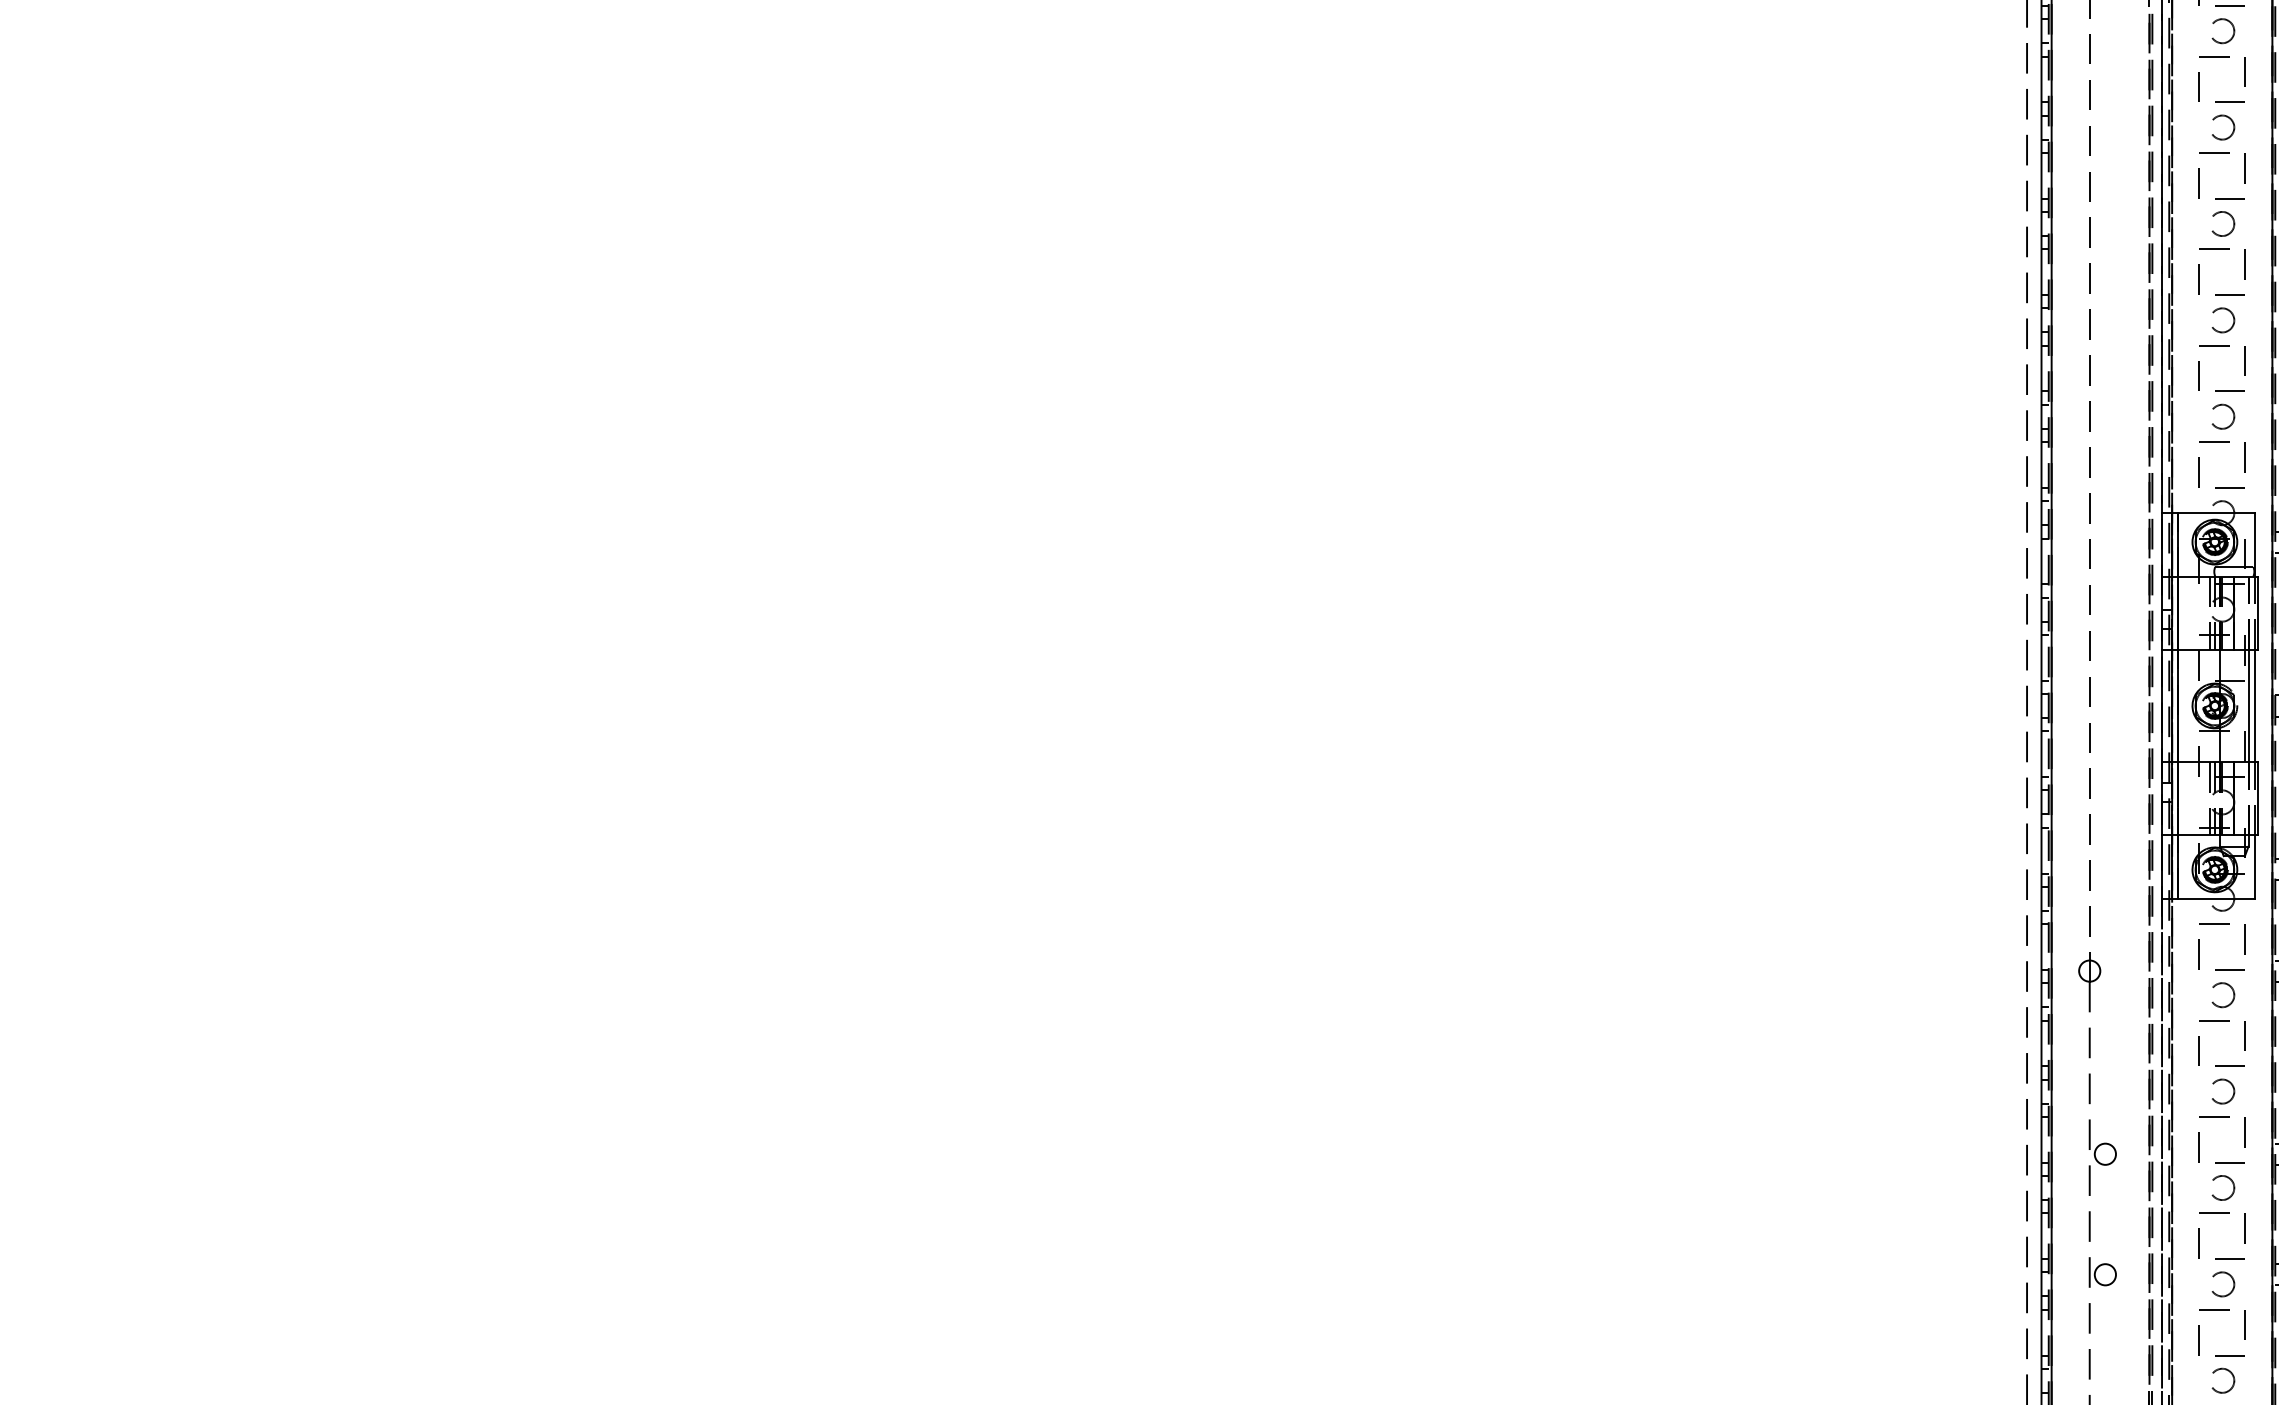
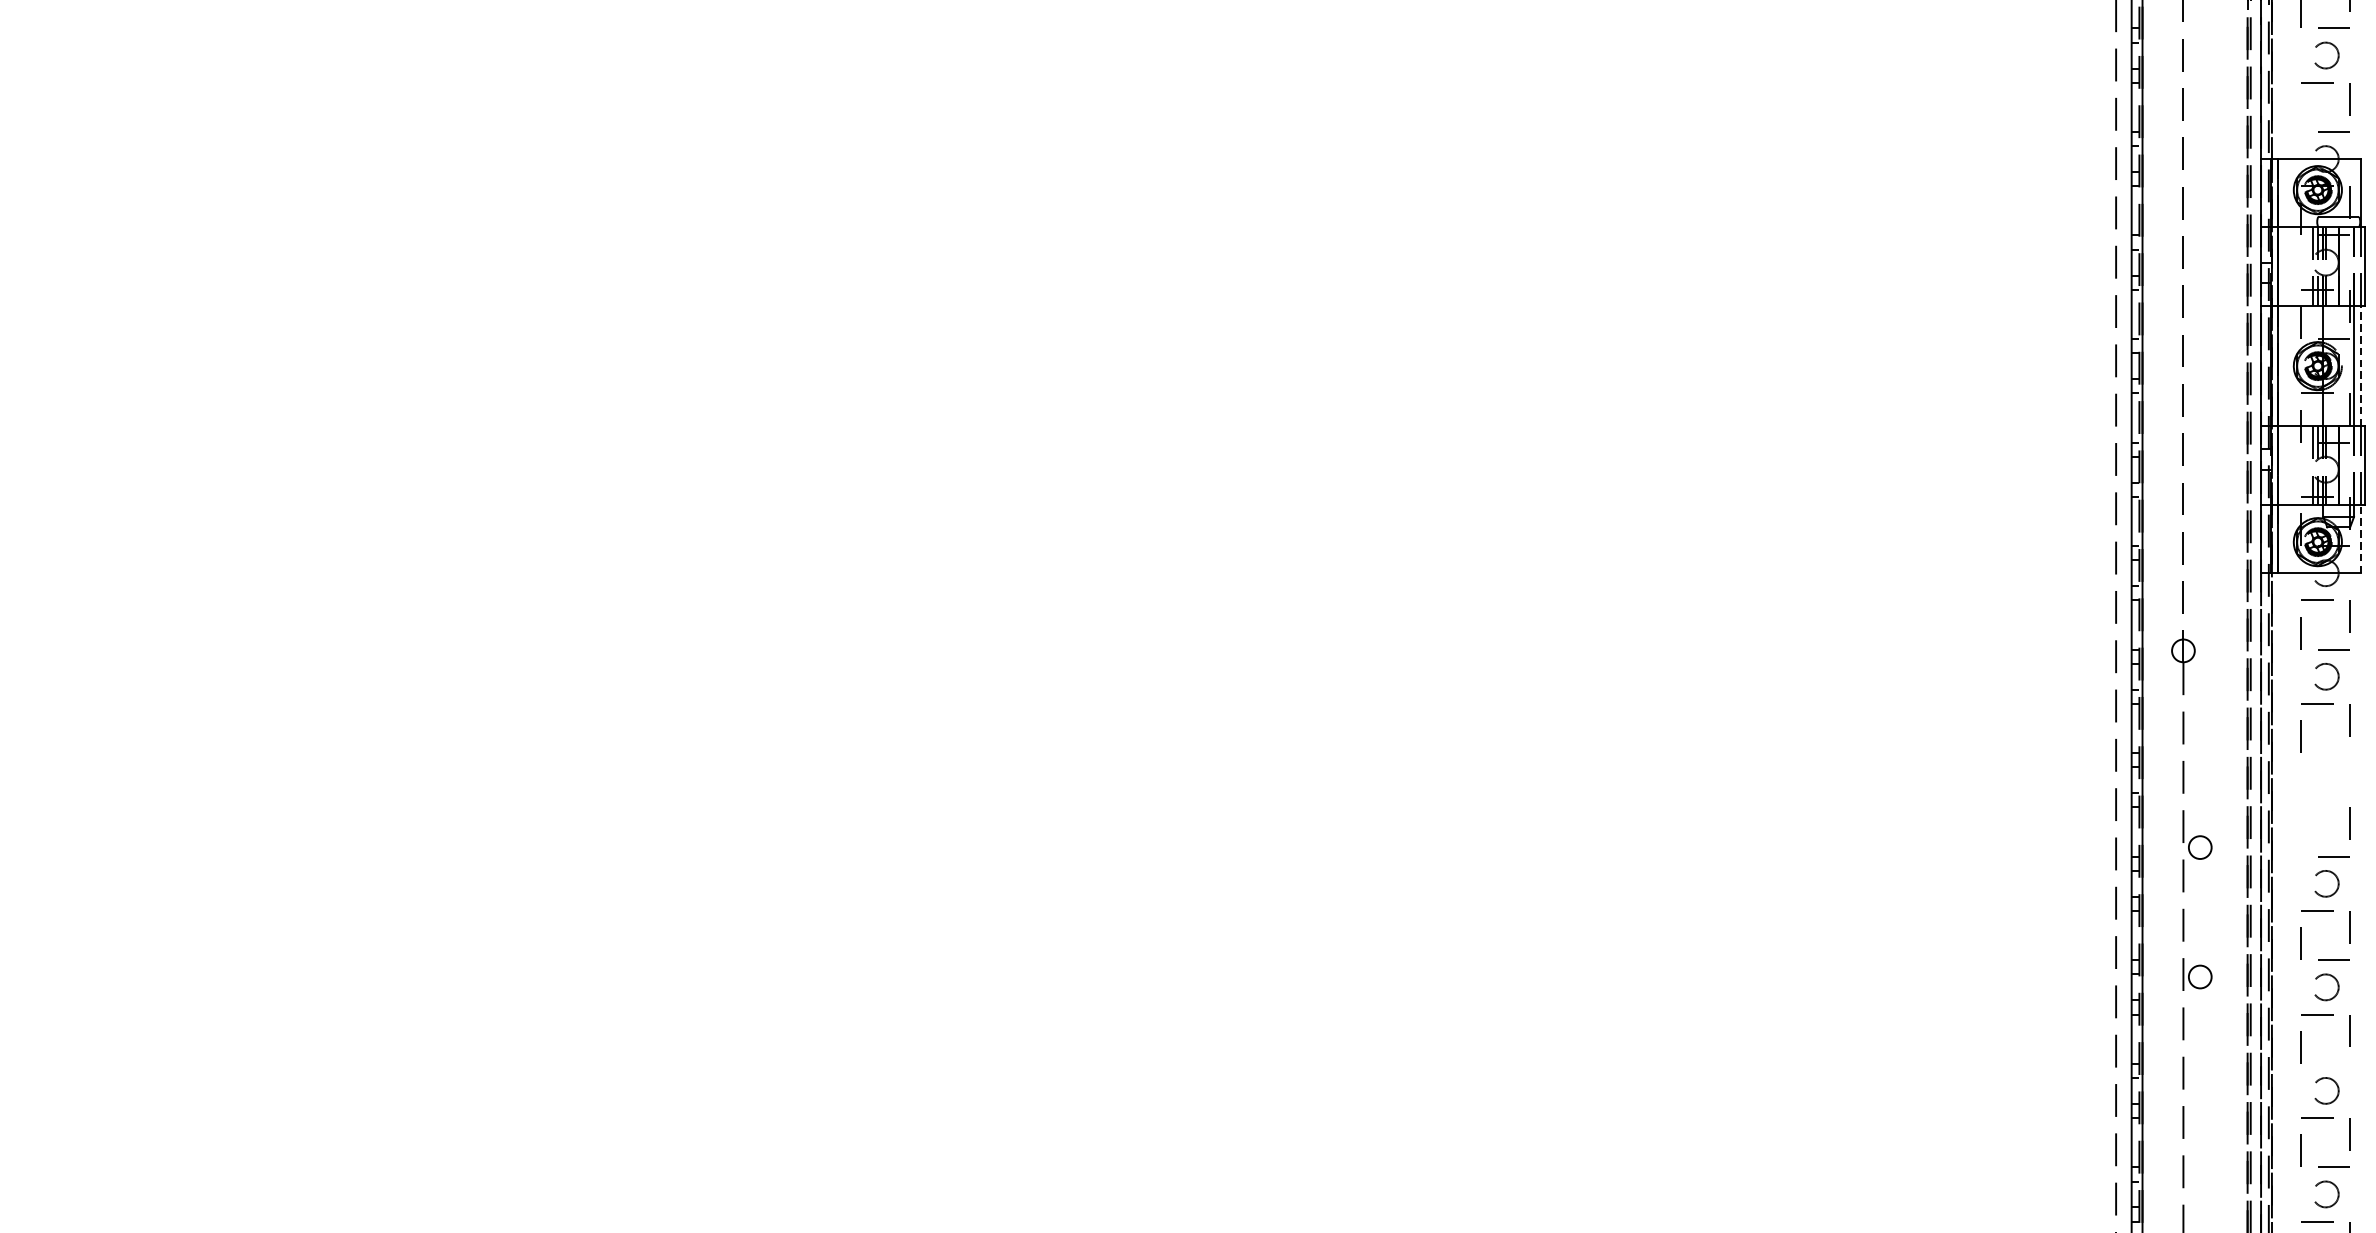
line: (2198, 472) -> (2300, 115), removed
line: (2255, 706) -> (2361, 366), solid -> dashed
line: (2255, 867) -> (2361, 539), solid -> dashed
line: (2229, 1065) -> (2333, 752), removed
circle: (2223, 1091) -> (2327, 780), removed
line: (2214, 1116) -> (2317, 807), removed
line: (2198, 1147) -> (2300, 840), removed
line: (2229, 1355) -> (2333, 1063), removed

